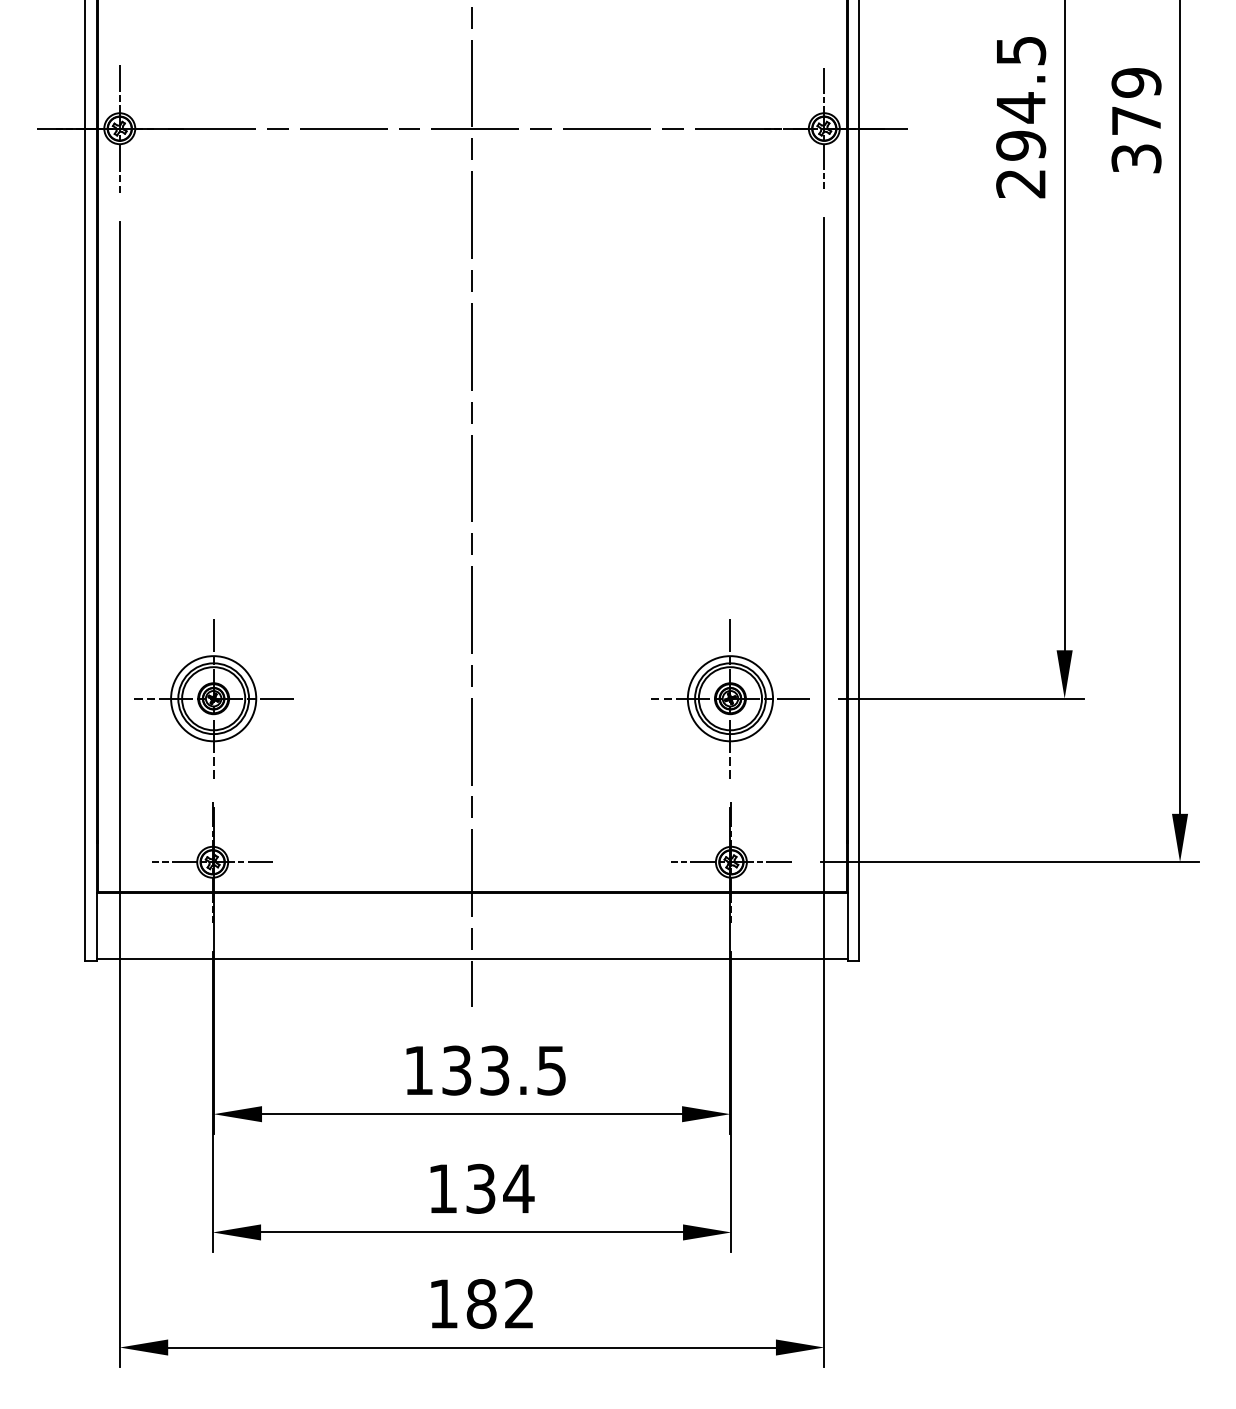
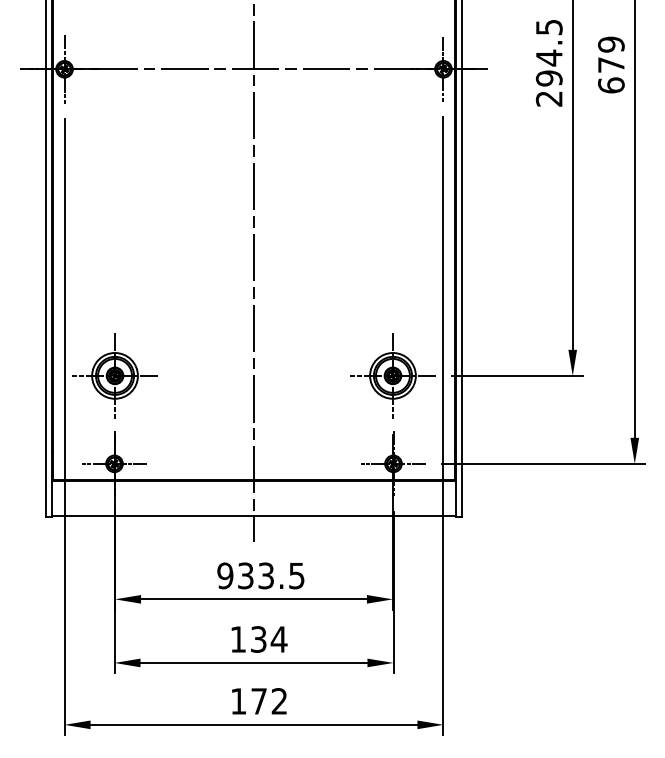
text: (1136, 158) -> (611, 85), 379 -> 679
text: (419, 1069) -> (225, 575), 133.5 -> 933.5
text: (482, 1304) -> (259, 701), 182 -> 172

